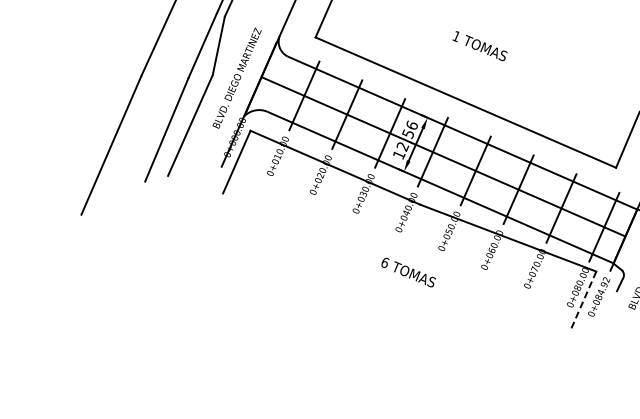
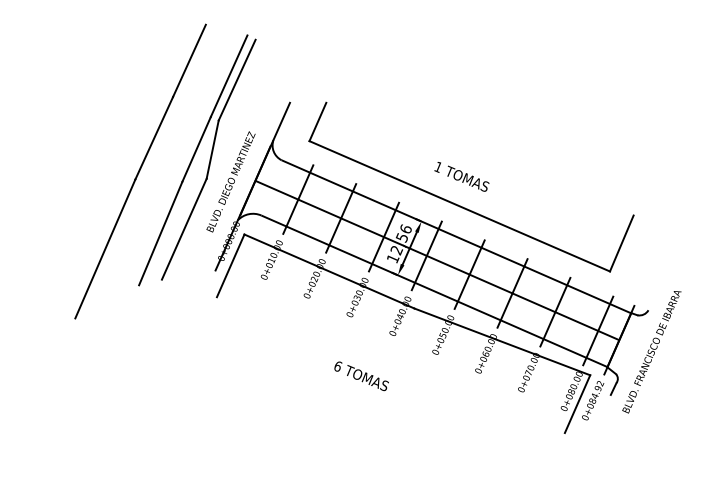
text: (479, 45) -> (461, 176), moved
text: (408, 272) -> (361, 376), moved
line: (583, 300) -> (577, 404), dashed -> solid

